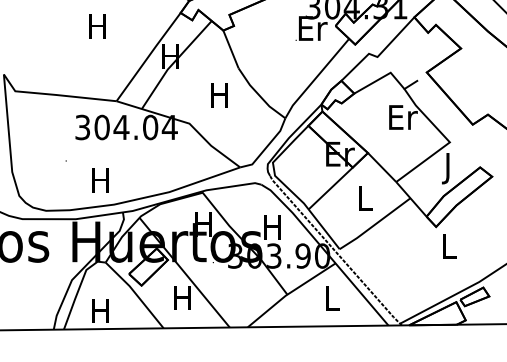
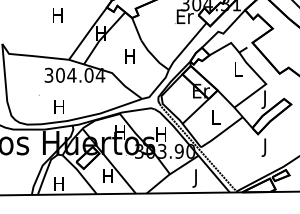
text: (403, 117) -> (238, 69), Er -> L
text: (448, 249) -> (265, 147), L -> J
text: (332, 301) -> (196, 178), L -> J

